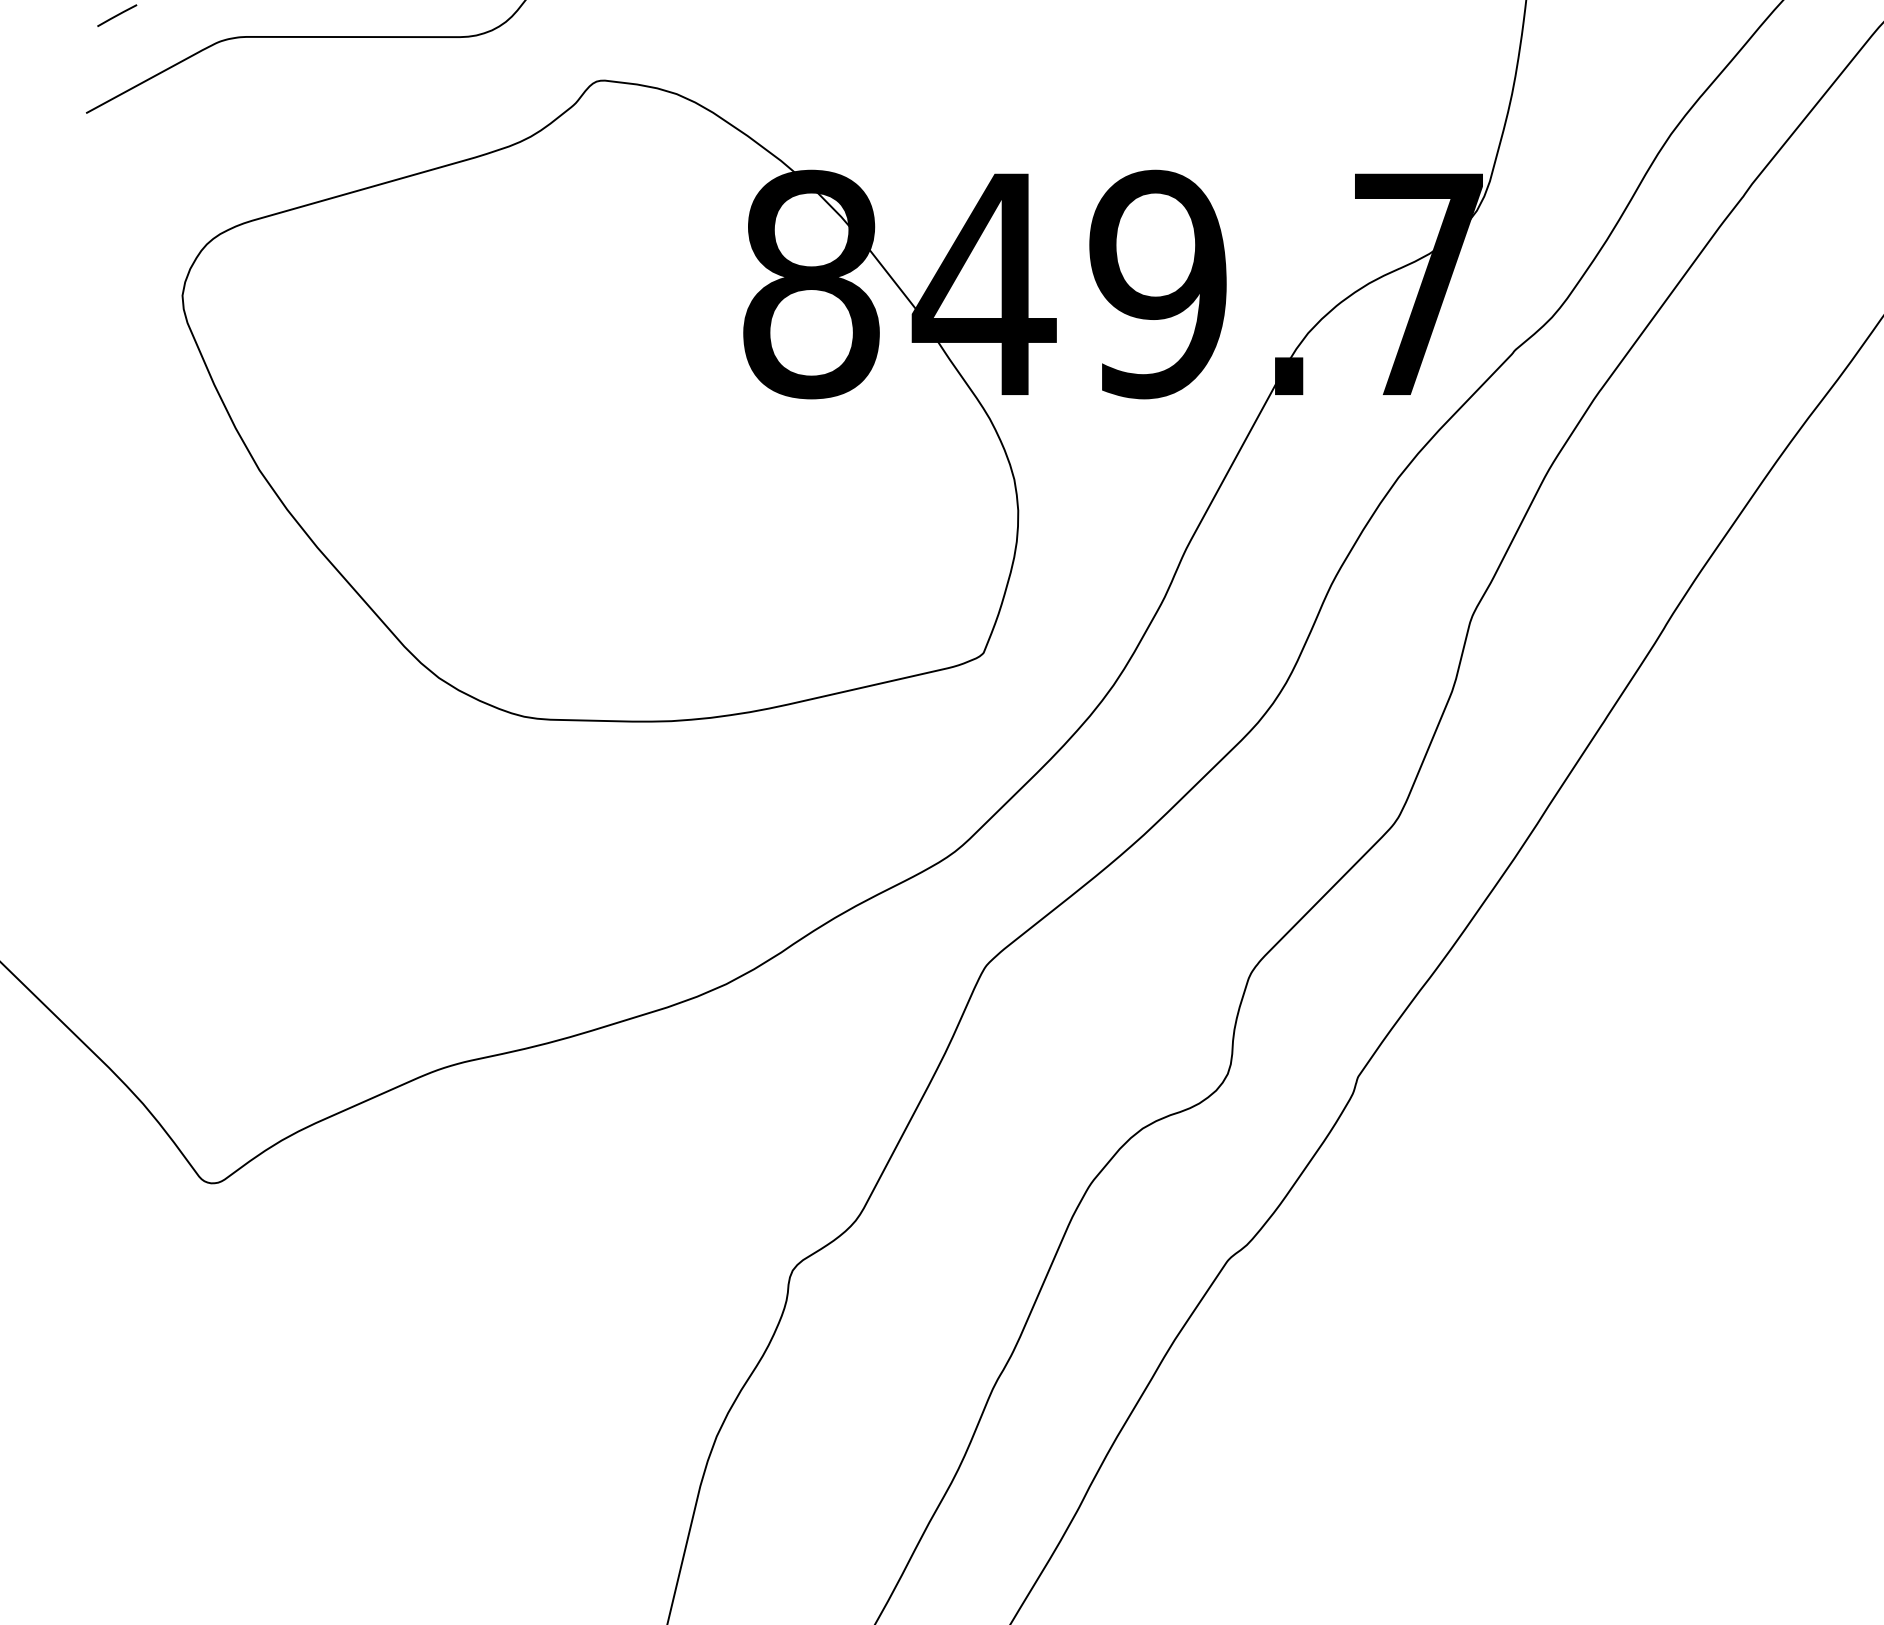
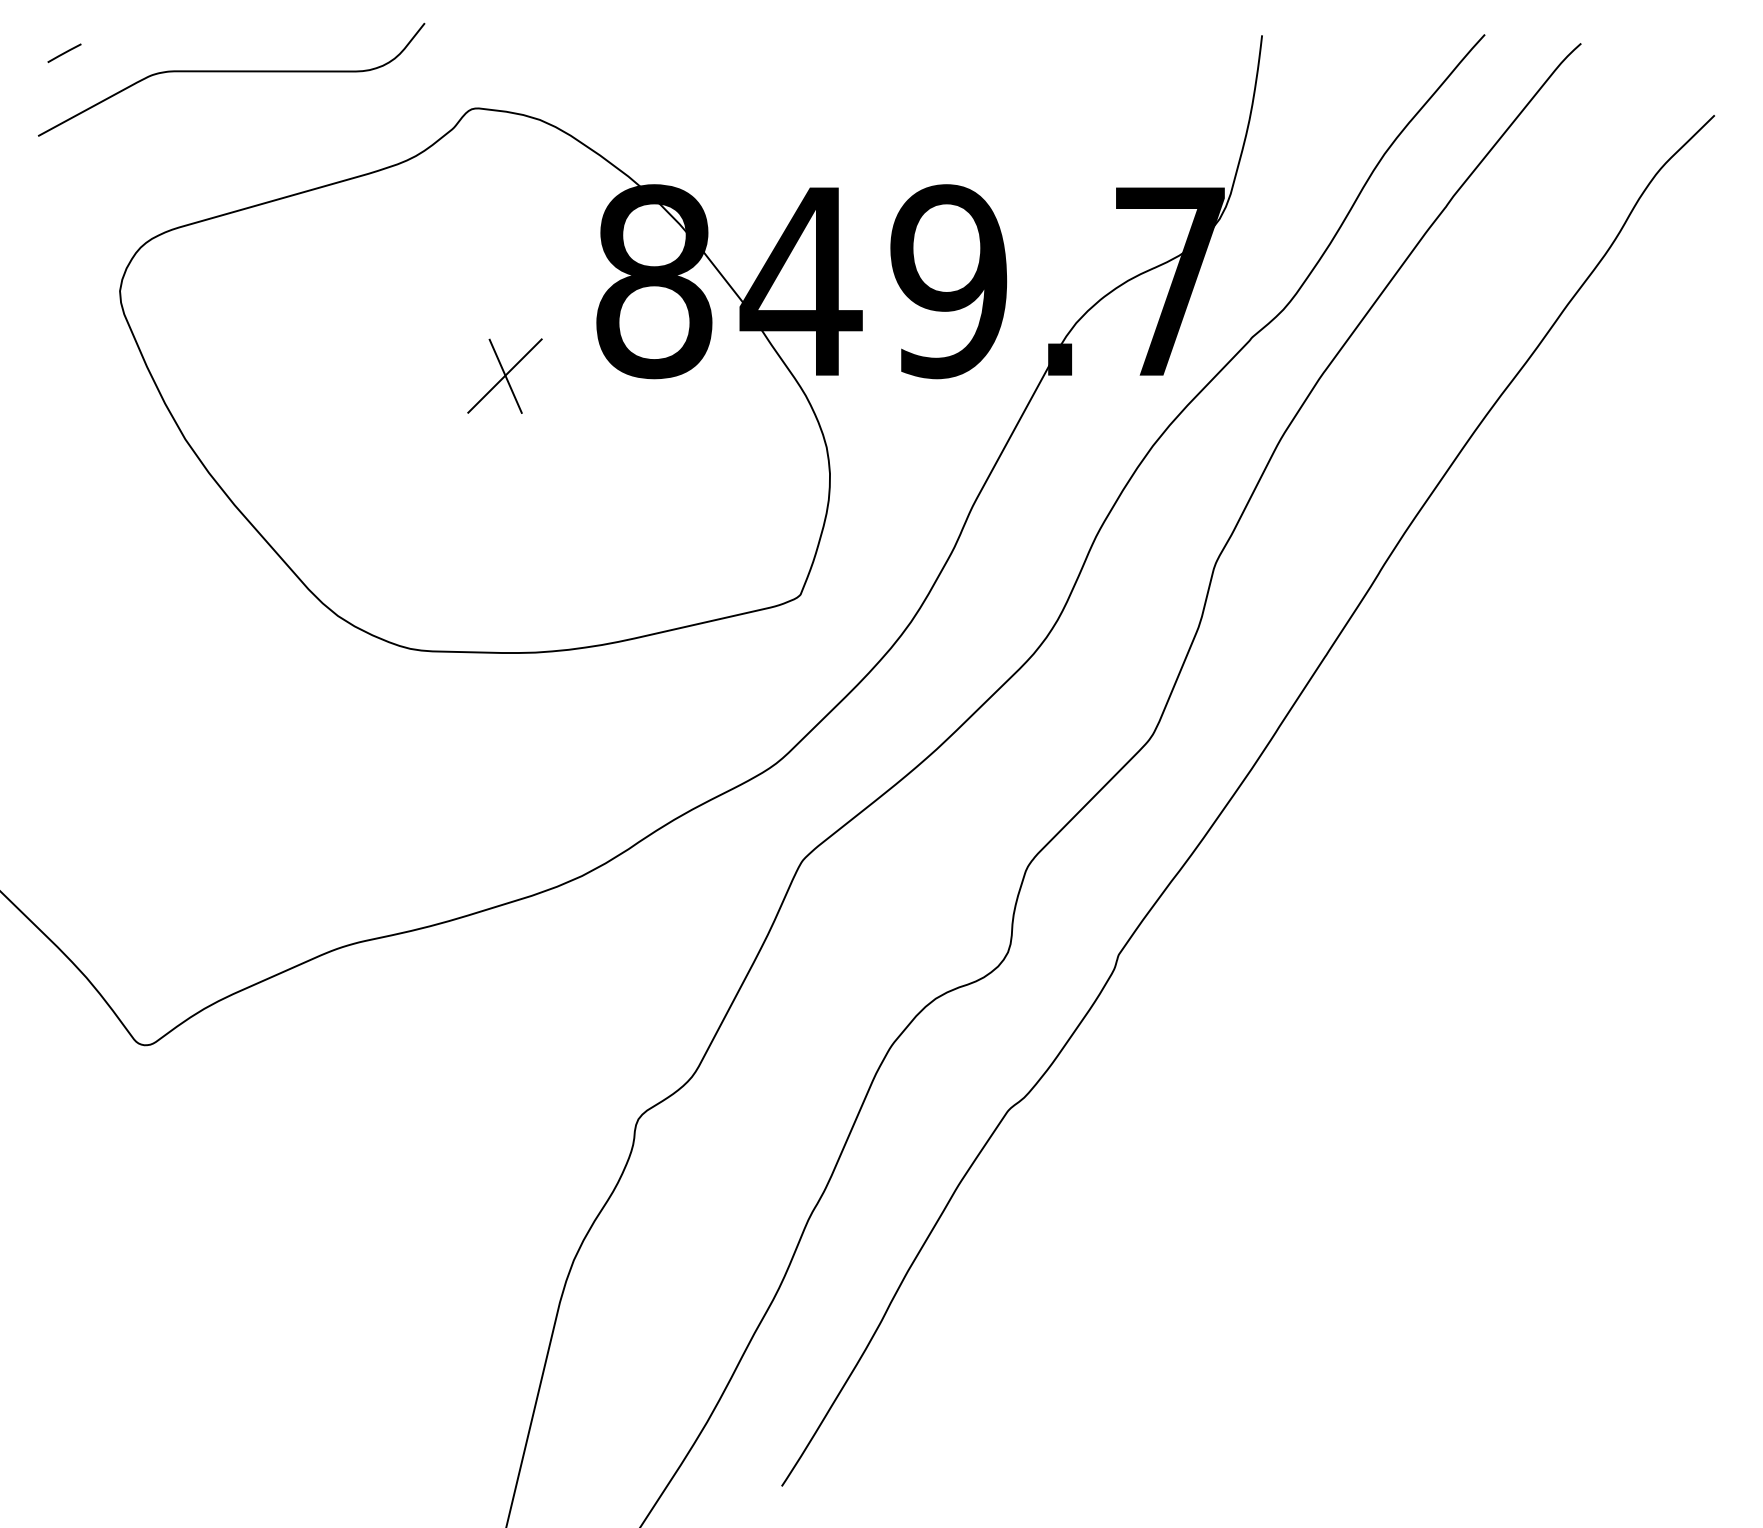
part: (635, 394) -> (504, 375), added

